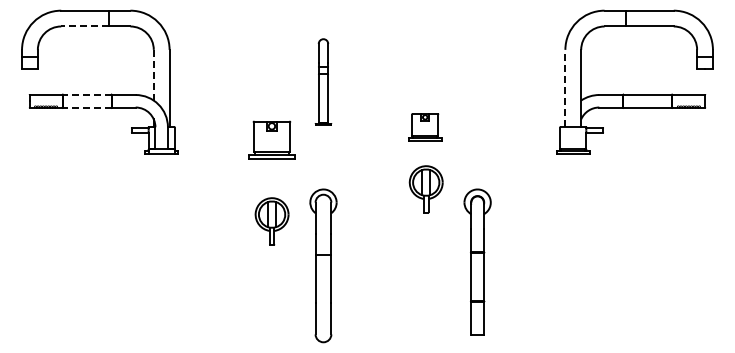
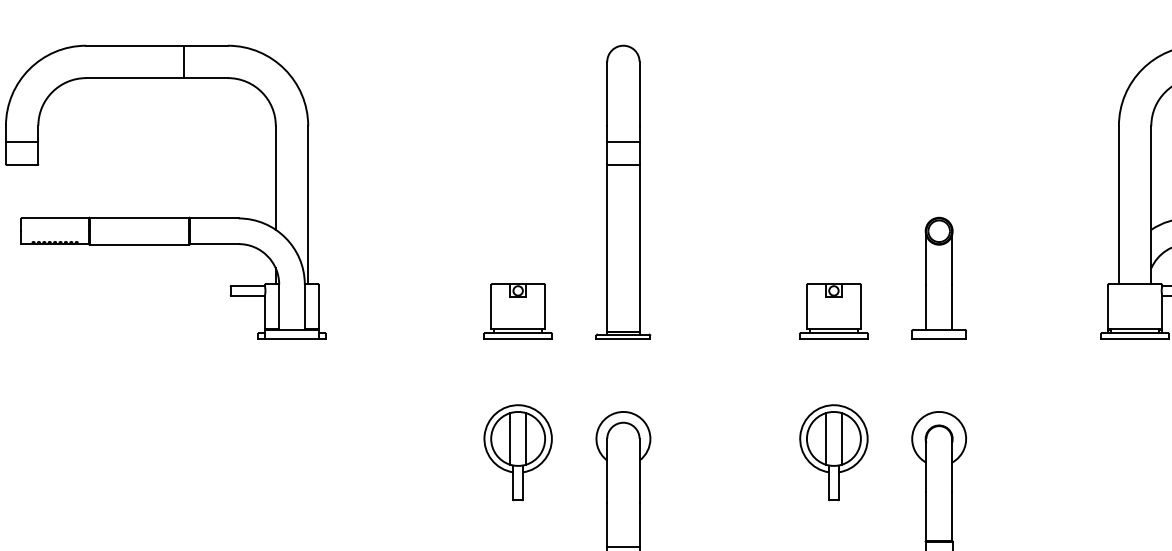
line: (85, 26) -> (135, 78), dashed -> solid
line: (153, 74) -> (275, 176), dashed -> solid
part: (323, 81) -> (623, 190), size x1.67
line: (565, 88) -> (1119, 205), dashed -> solid
line: (86, 94) -> (137, 217), dashed -> solid
line: (86, 107) -> (137, 244), dashed -> solid
part: (477, 123) -> (938, 276), added
part: (425, 127) -> (834, 311), moved
part: (272, 140) -> (518, 311), size x0.71
part: (425, 189) -> (832, 452), moved
part: (271, 221) -> (516, 452), moved

